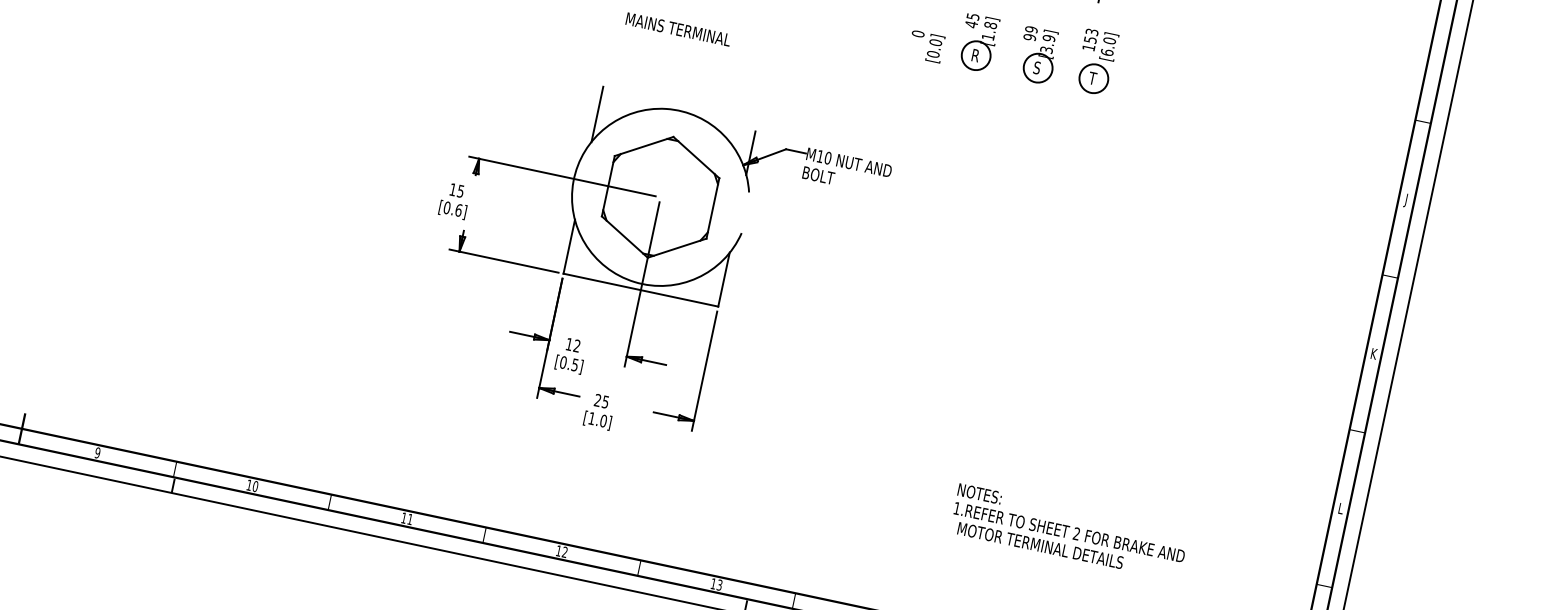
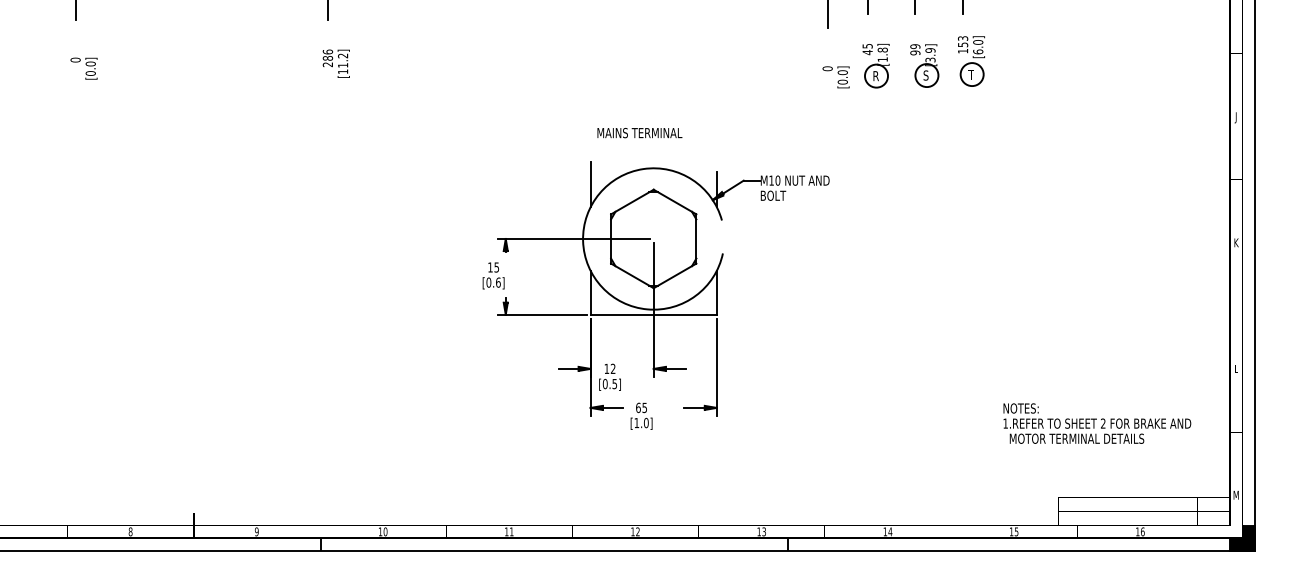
text: (677, 29) -> (639, 133), moved
text: (598, 399) -> (638, 407), 25 -> 65
text: (1069, 532) -> (1097, 423), moved

